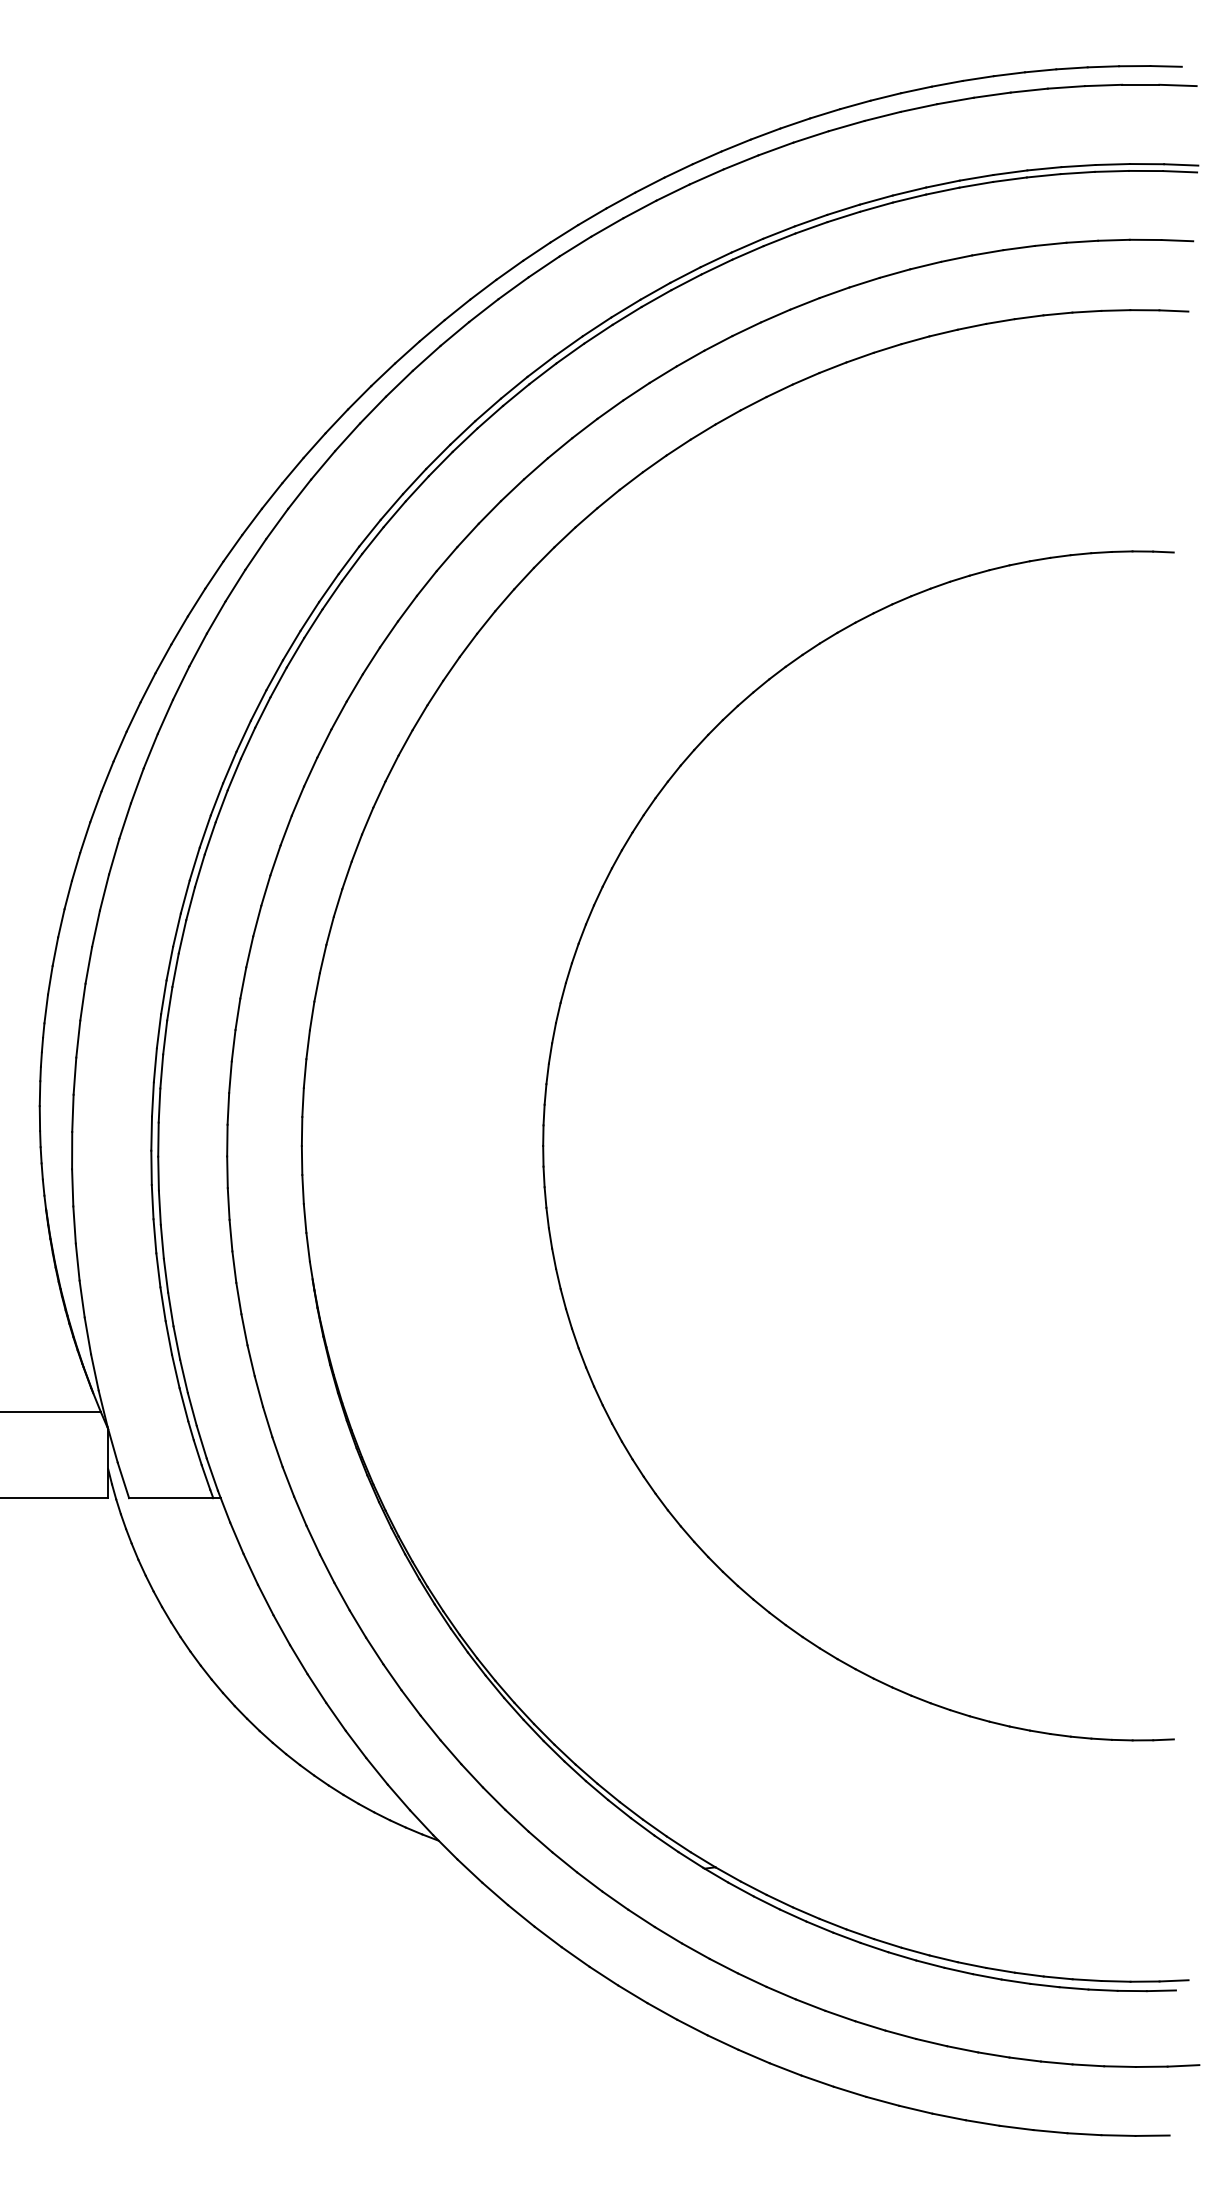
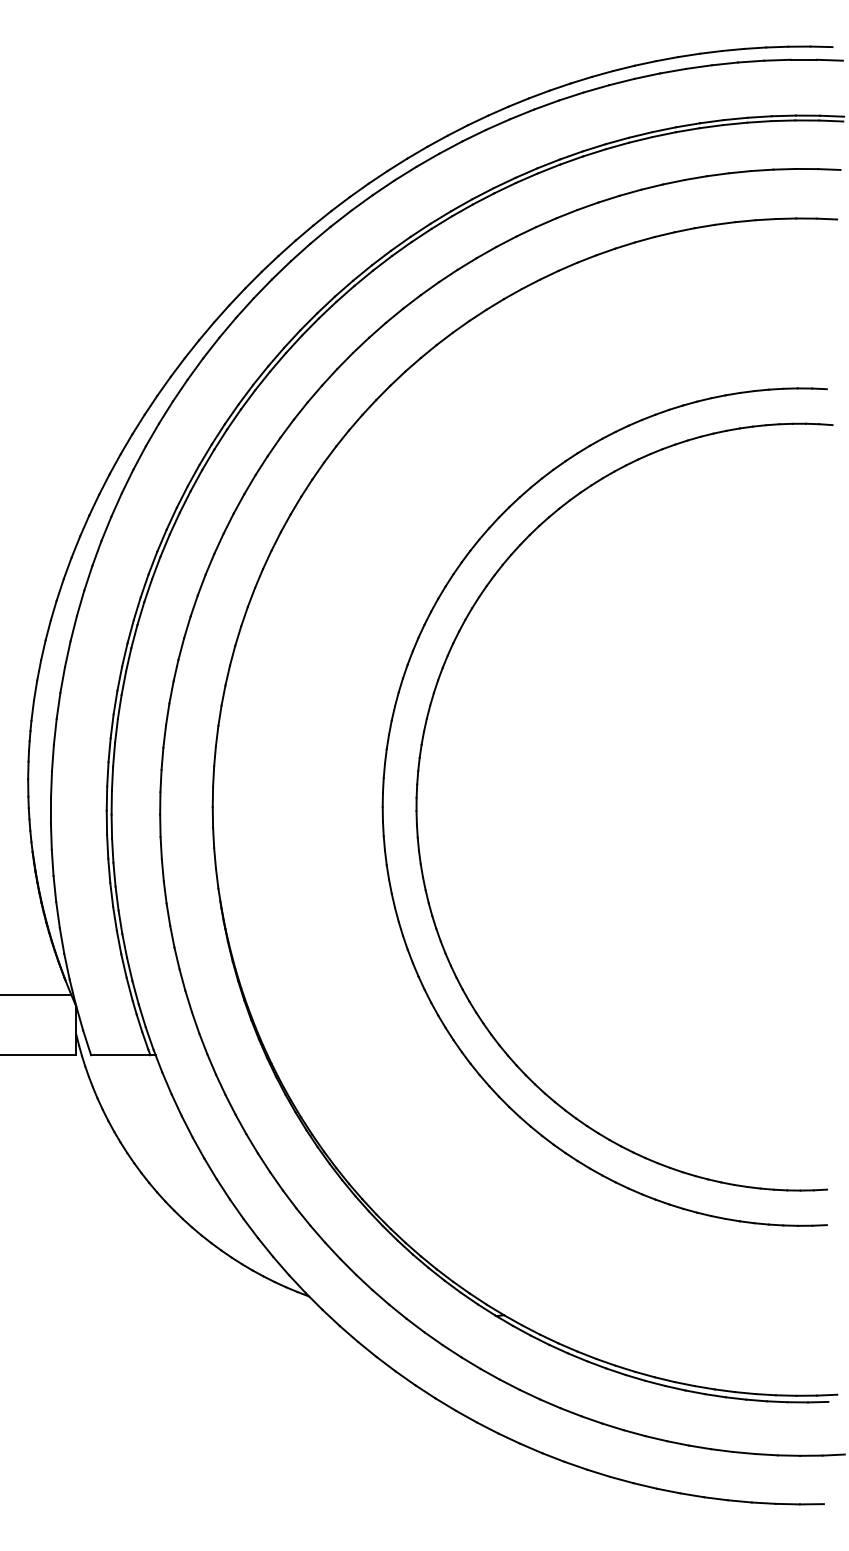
part: (592, 1145) -> (417, 806), added

